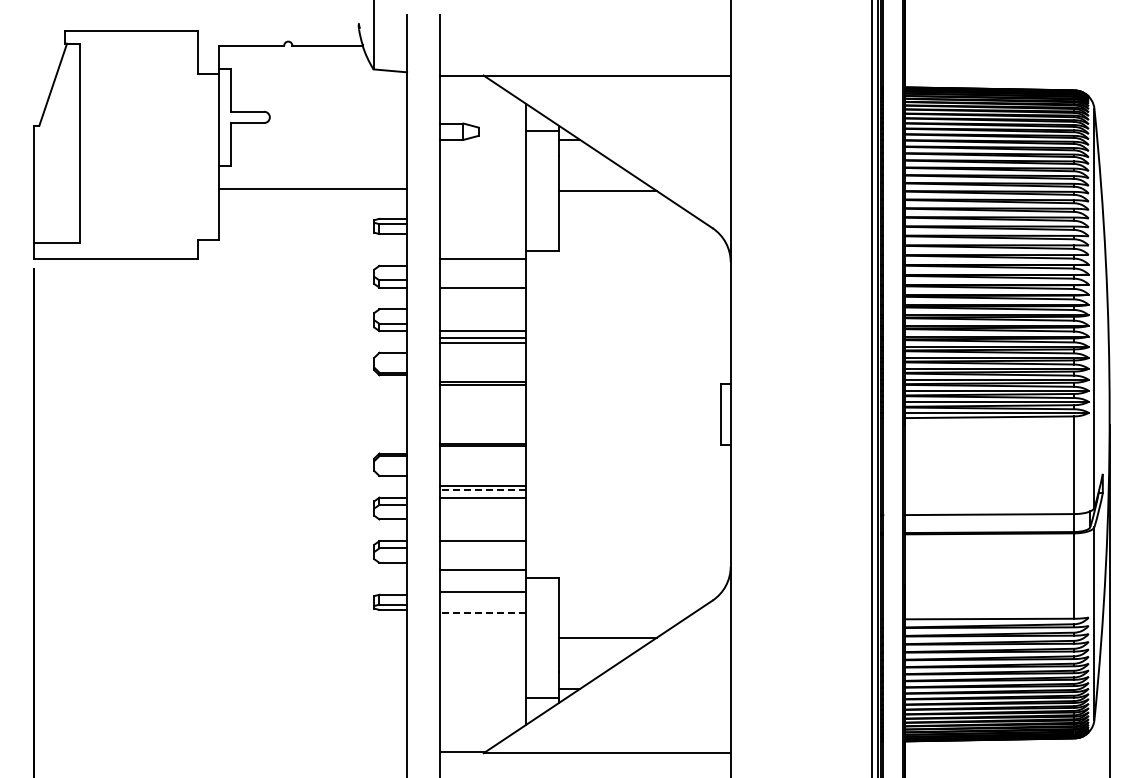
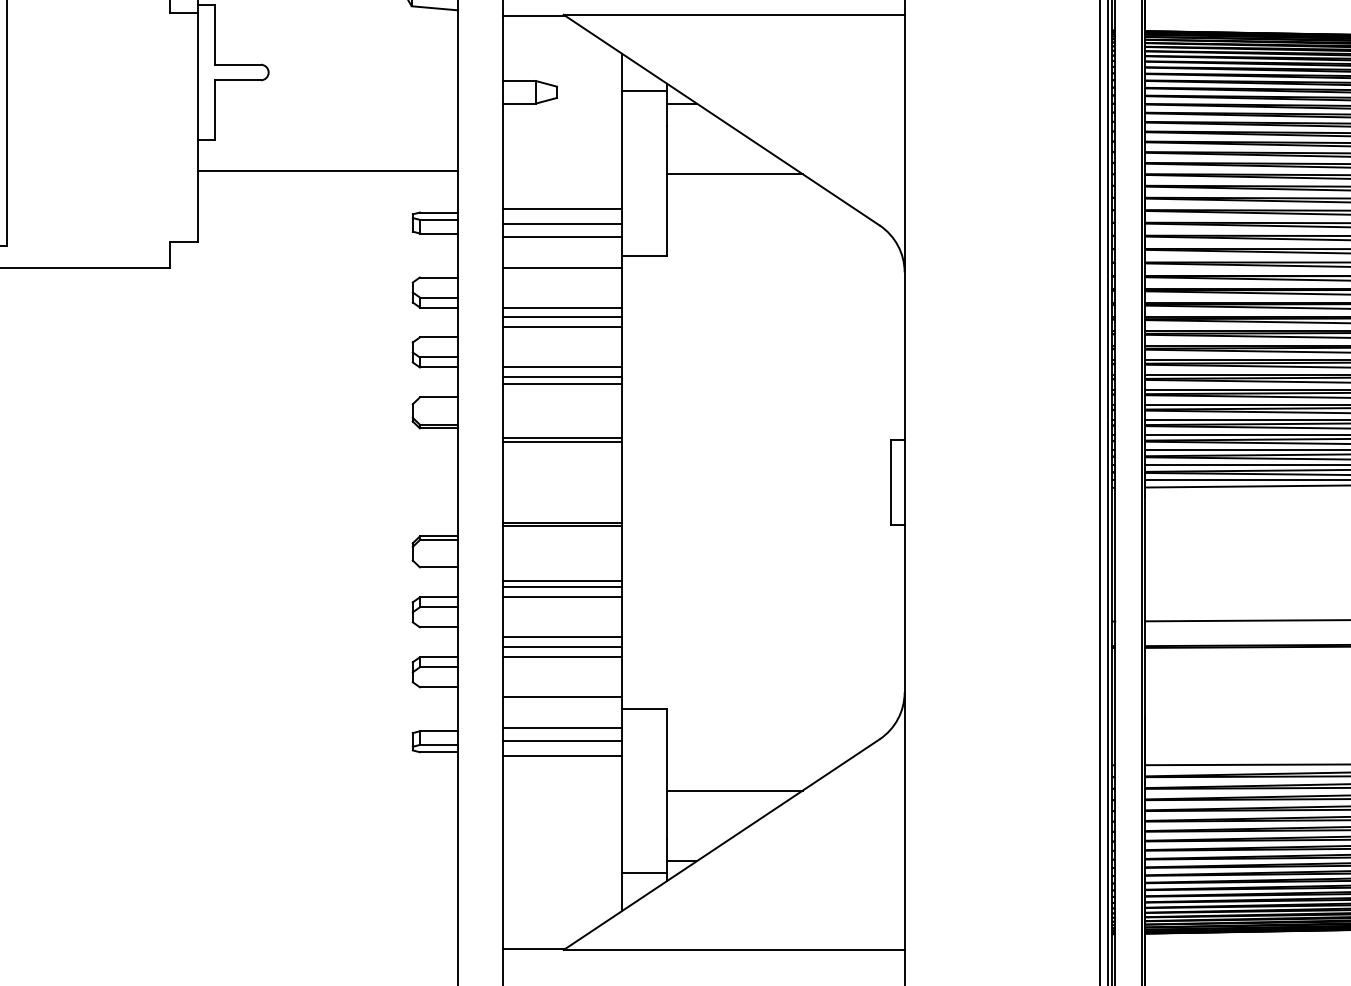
line: (482, 216) -> (562, 209), added
line: (482, 226) -> (562, 223), added
line: (482, 236) -> (562, 236), added
line: (482, 294) -> (562, 316), added
line: (482, 302) -> (562, 327), added
line: (482, 490) -> (562, 587), dashed -> solid
line: (482, 526) -> (562, 637), added
line: (482, 533) -> (562, 646), added
line: (482, 602) -> (562, 741), added
line: (482, 612) -> (562, 755), dashed -> solid

